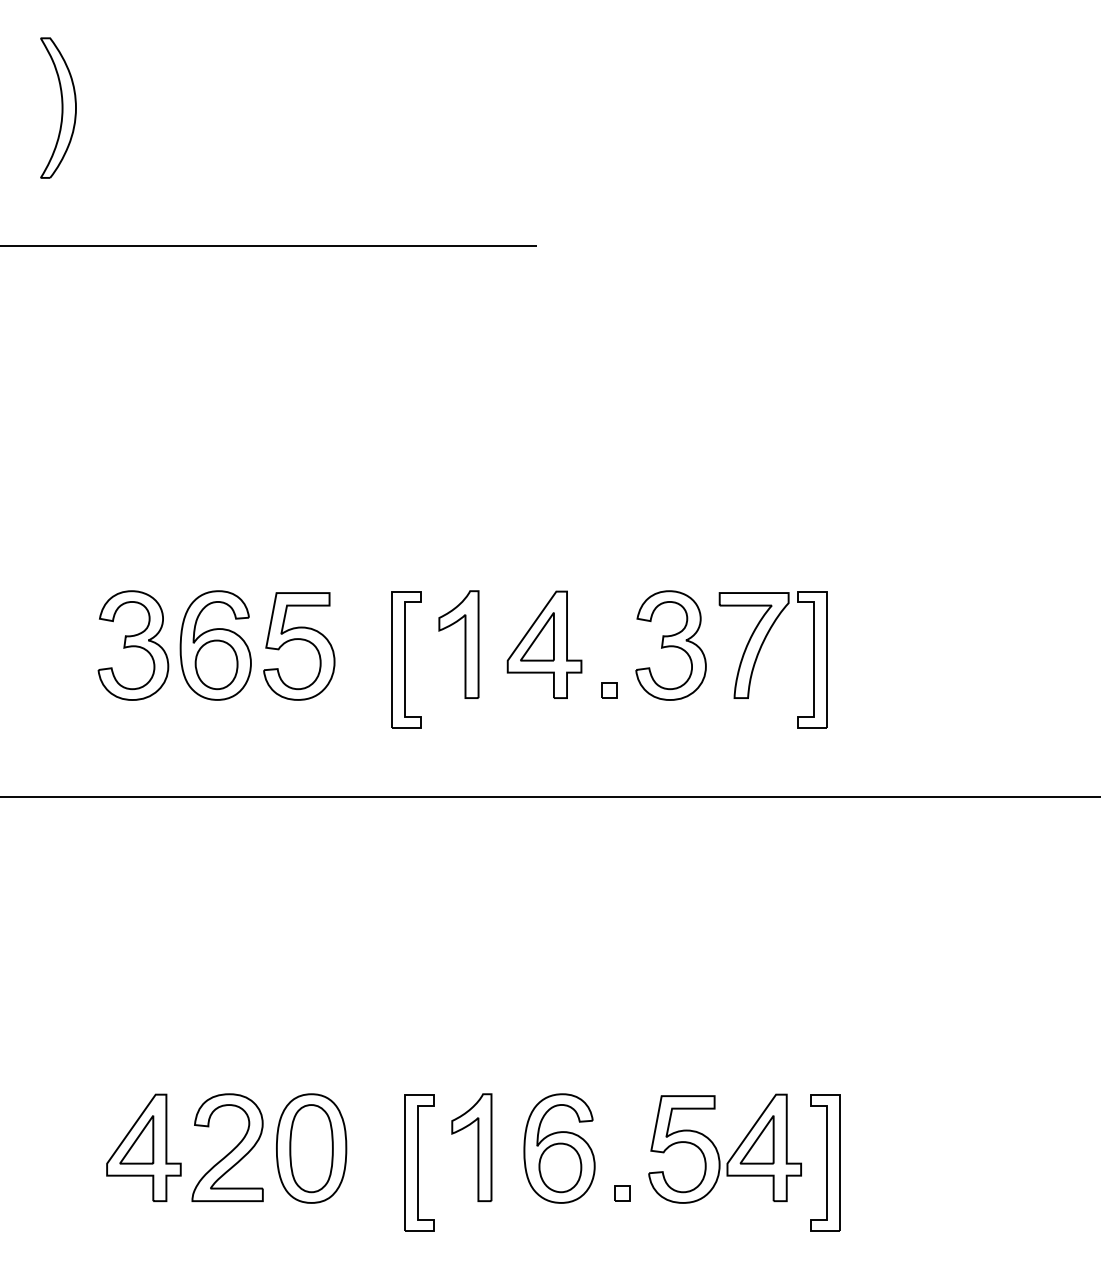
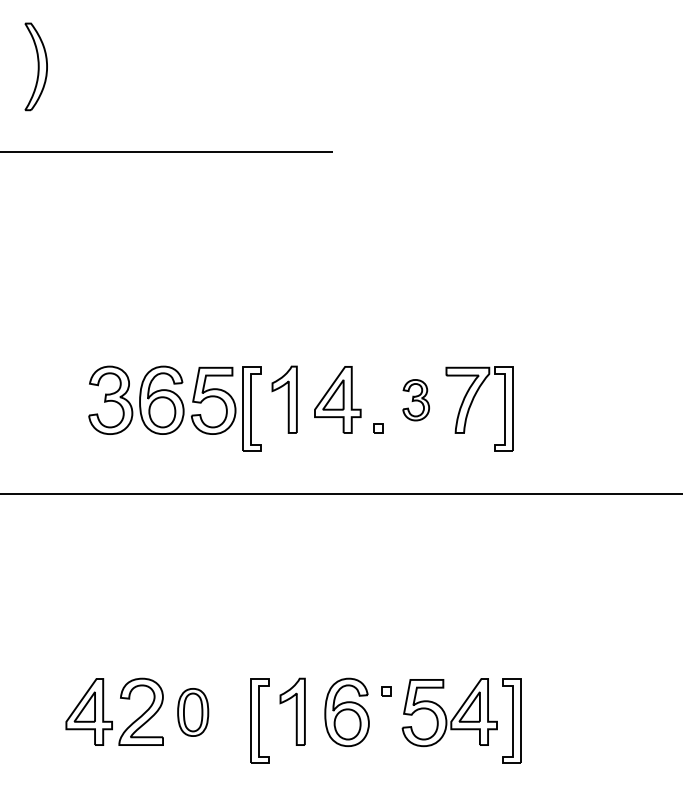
part: (216, 644) -> (162, 399), moved
part: (669, 644) -> (415, 399), size x0.6
part: (310, 1148) -> (192, 712), size x0.7
part: (623, 1193) -> (386, 691), moved

